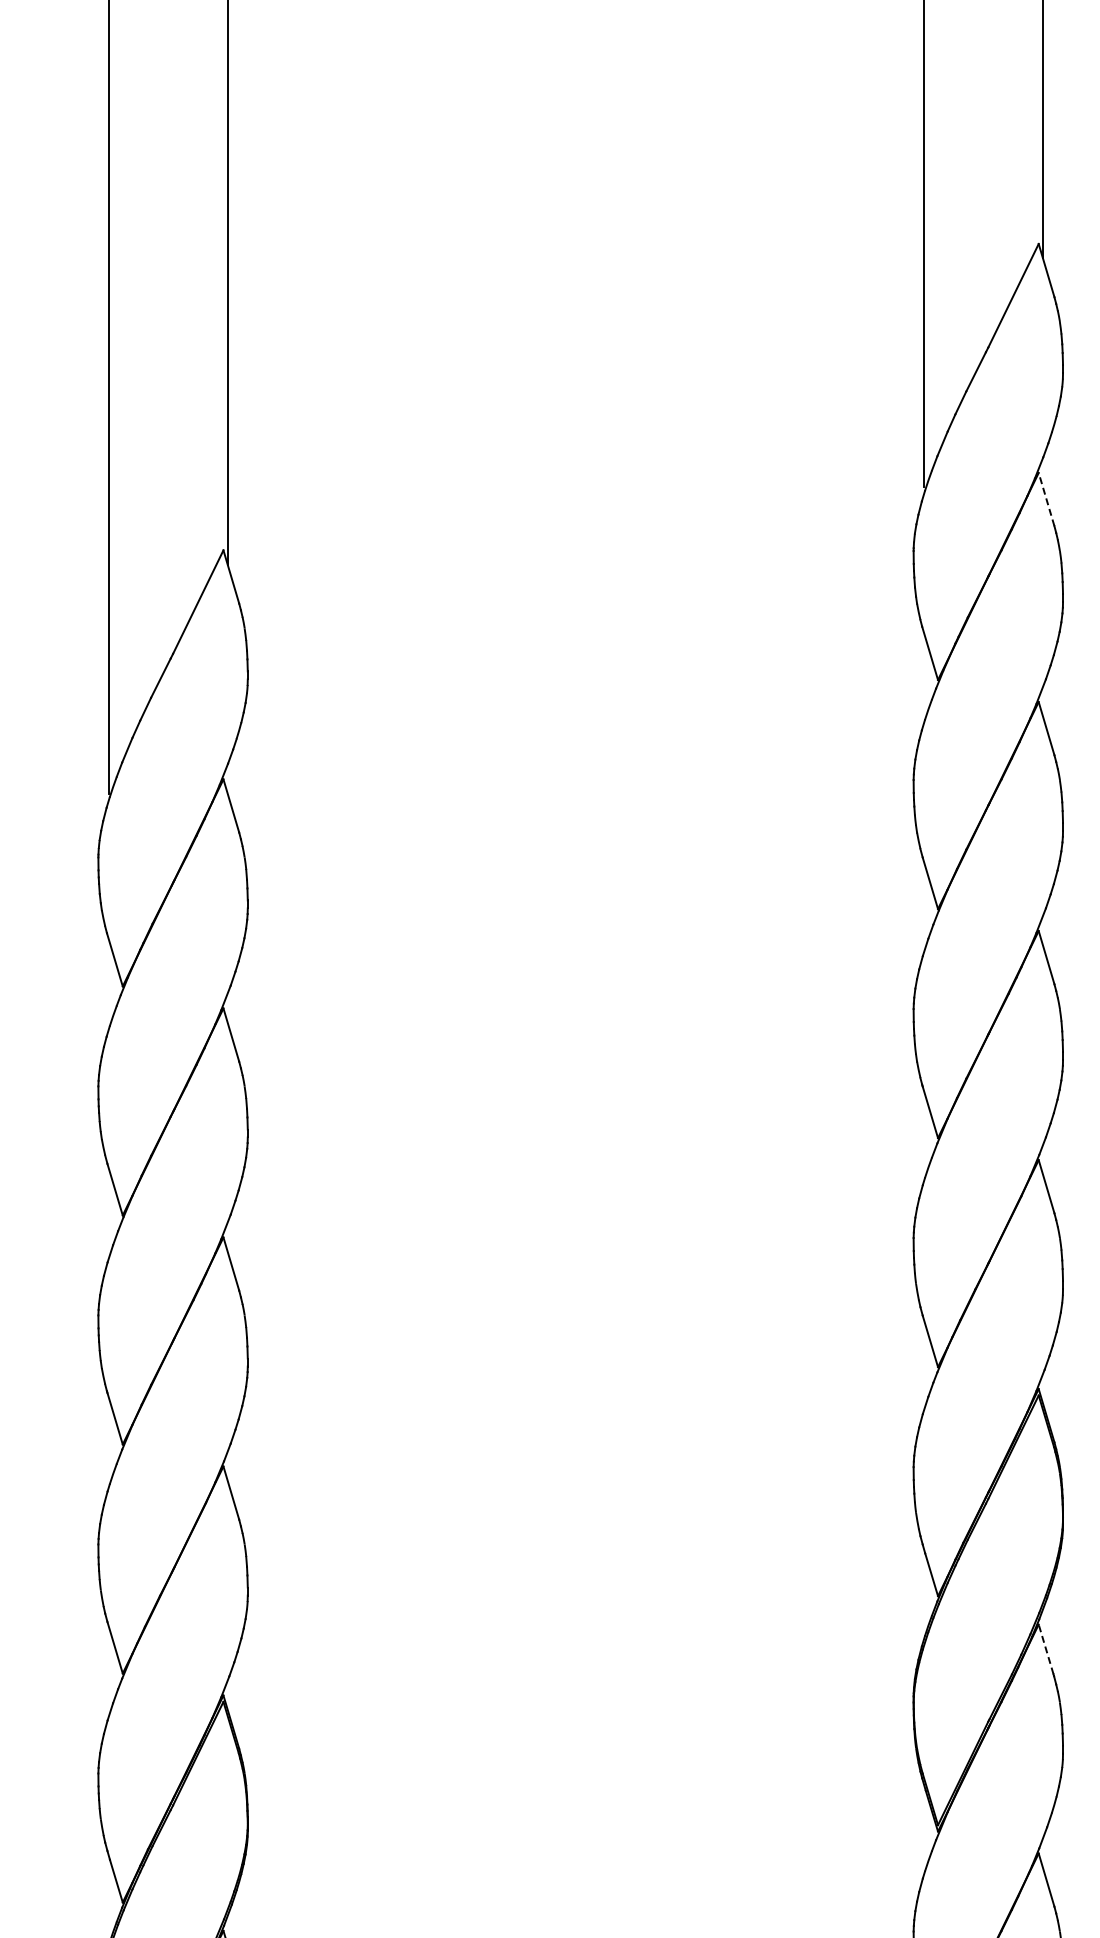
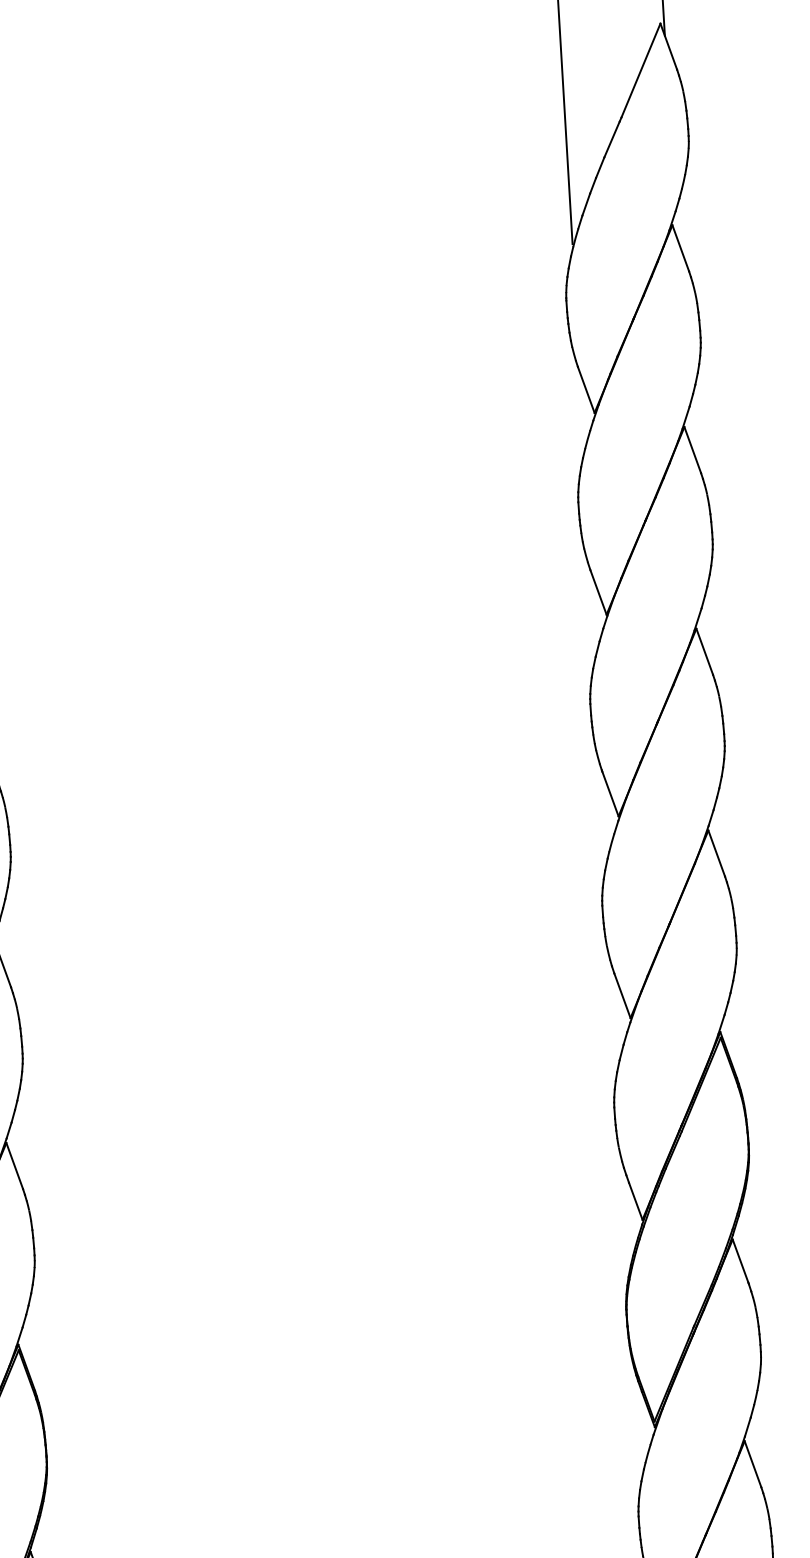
line: (1046, 499) -> (680, 248), dashed -> solid
line: (1046, 1649) -> (740, 1261), dashed -> solid

